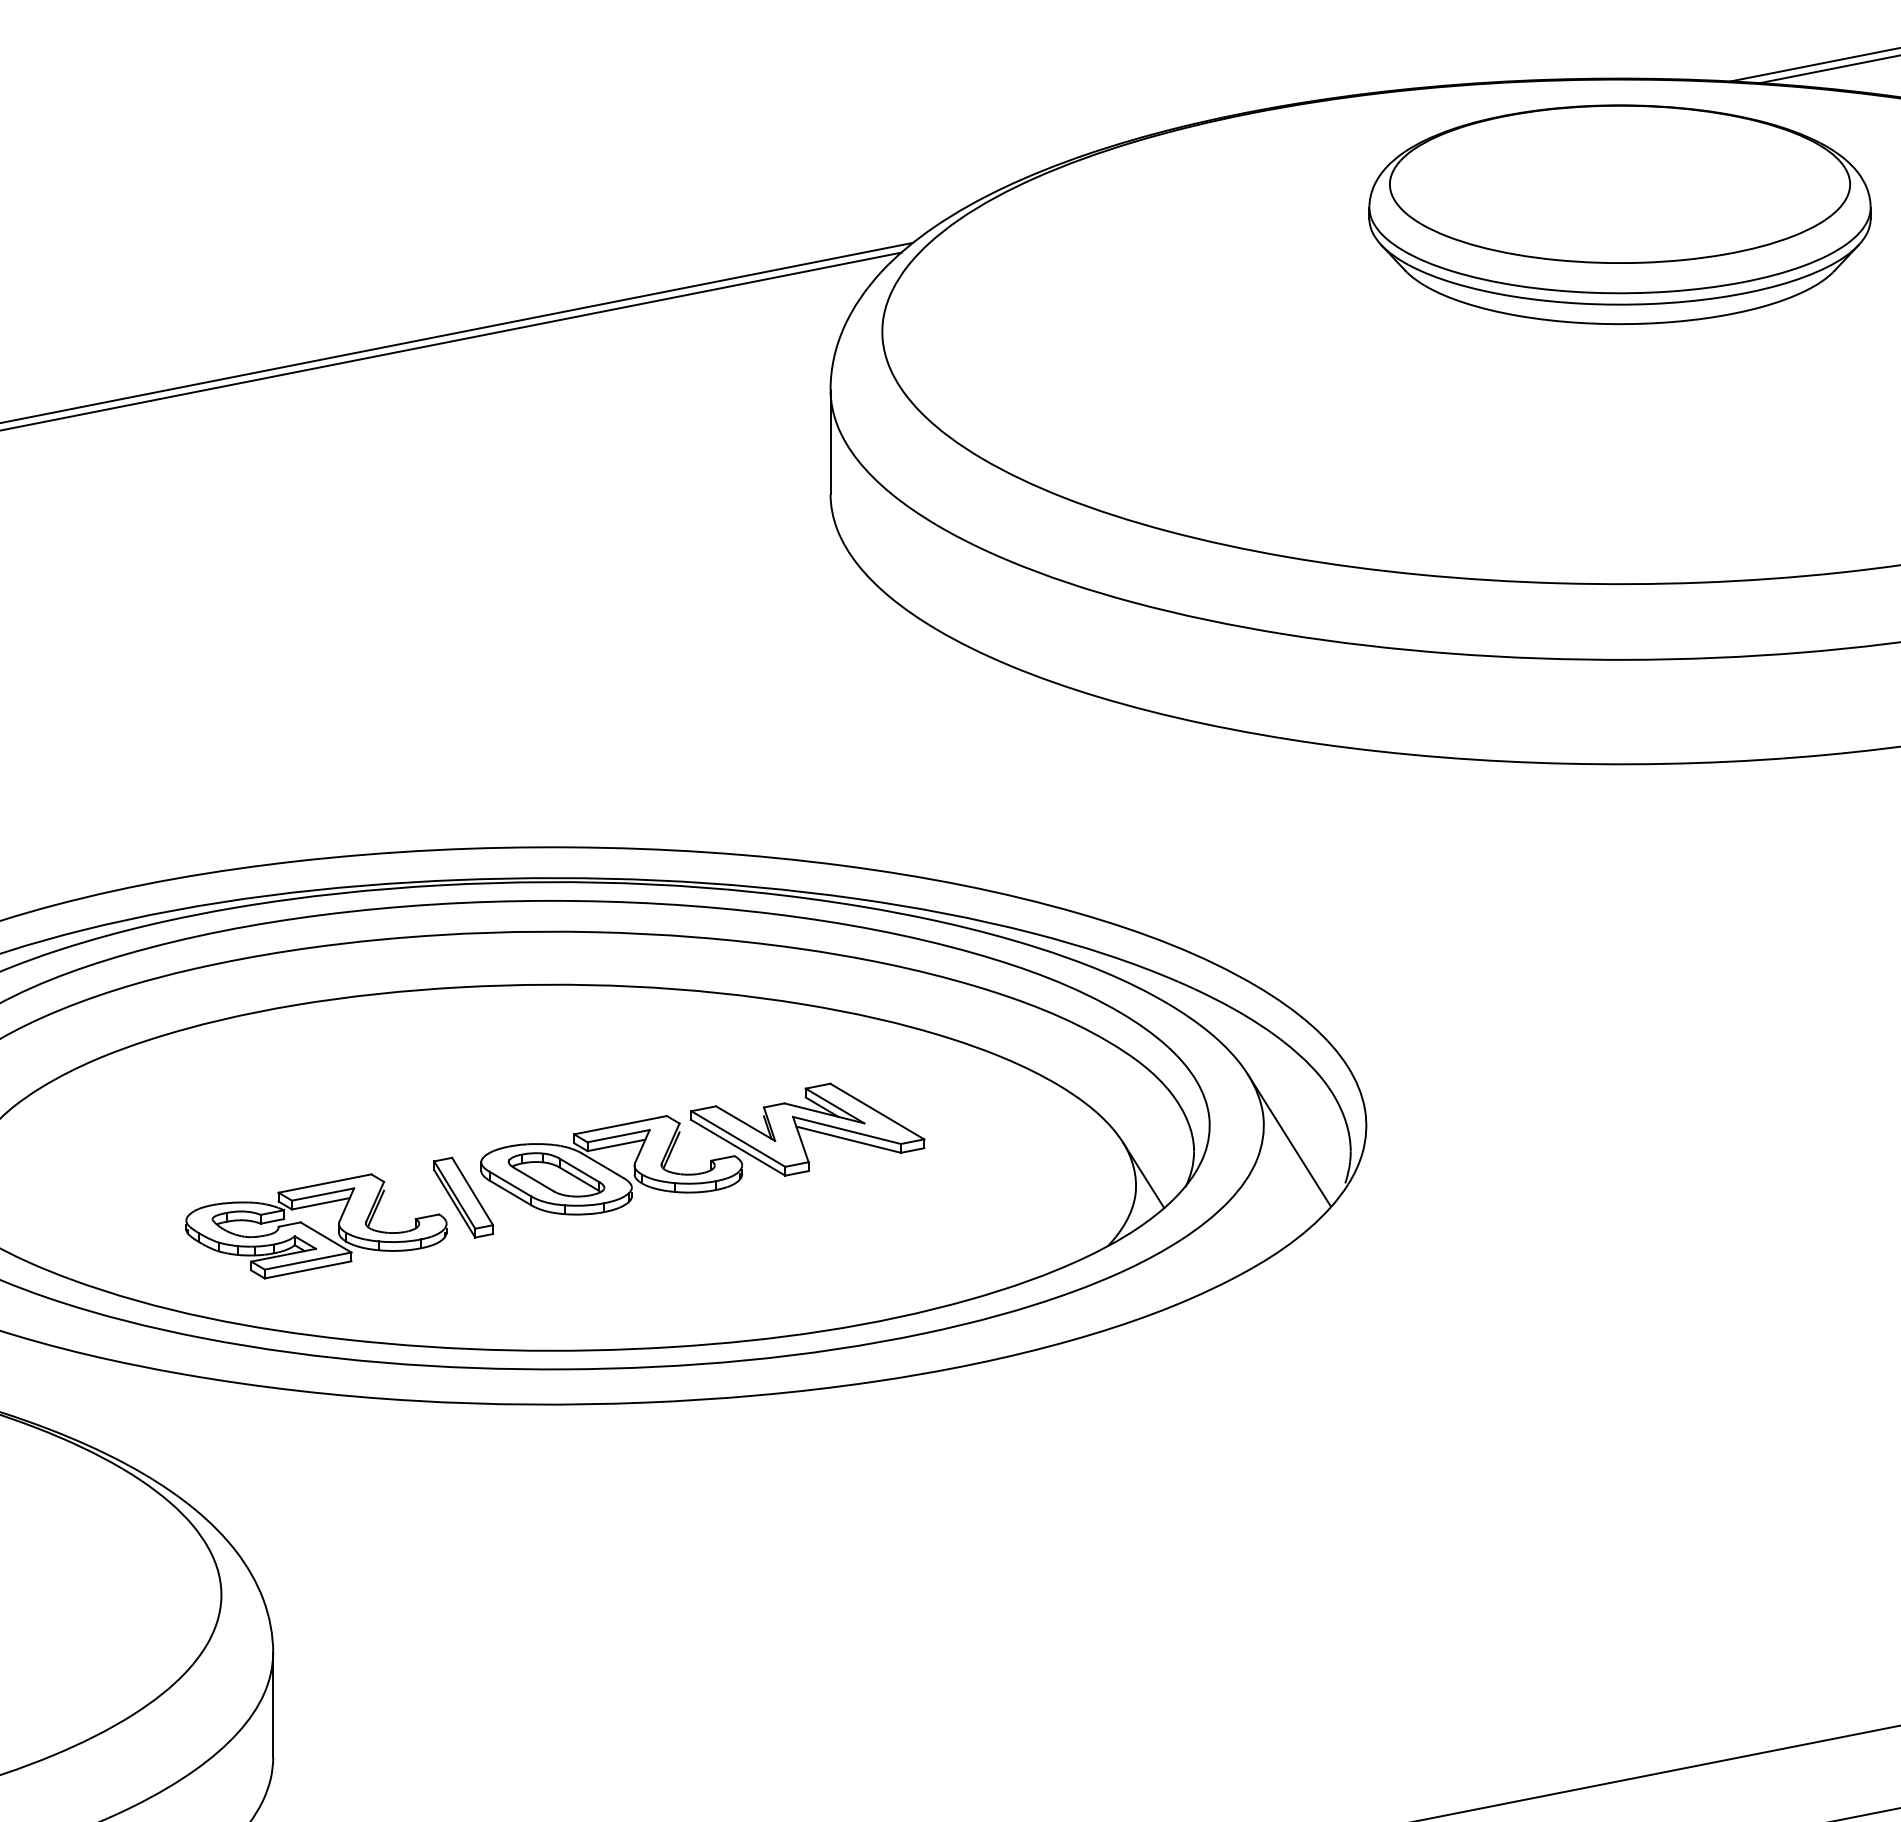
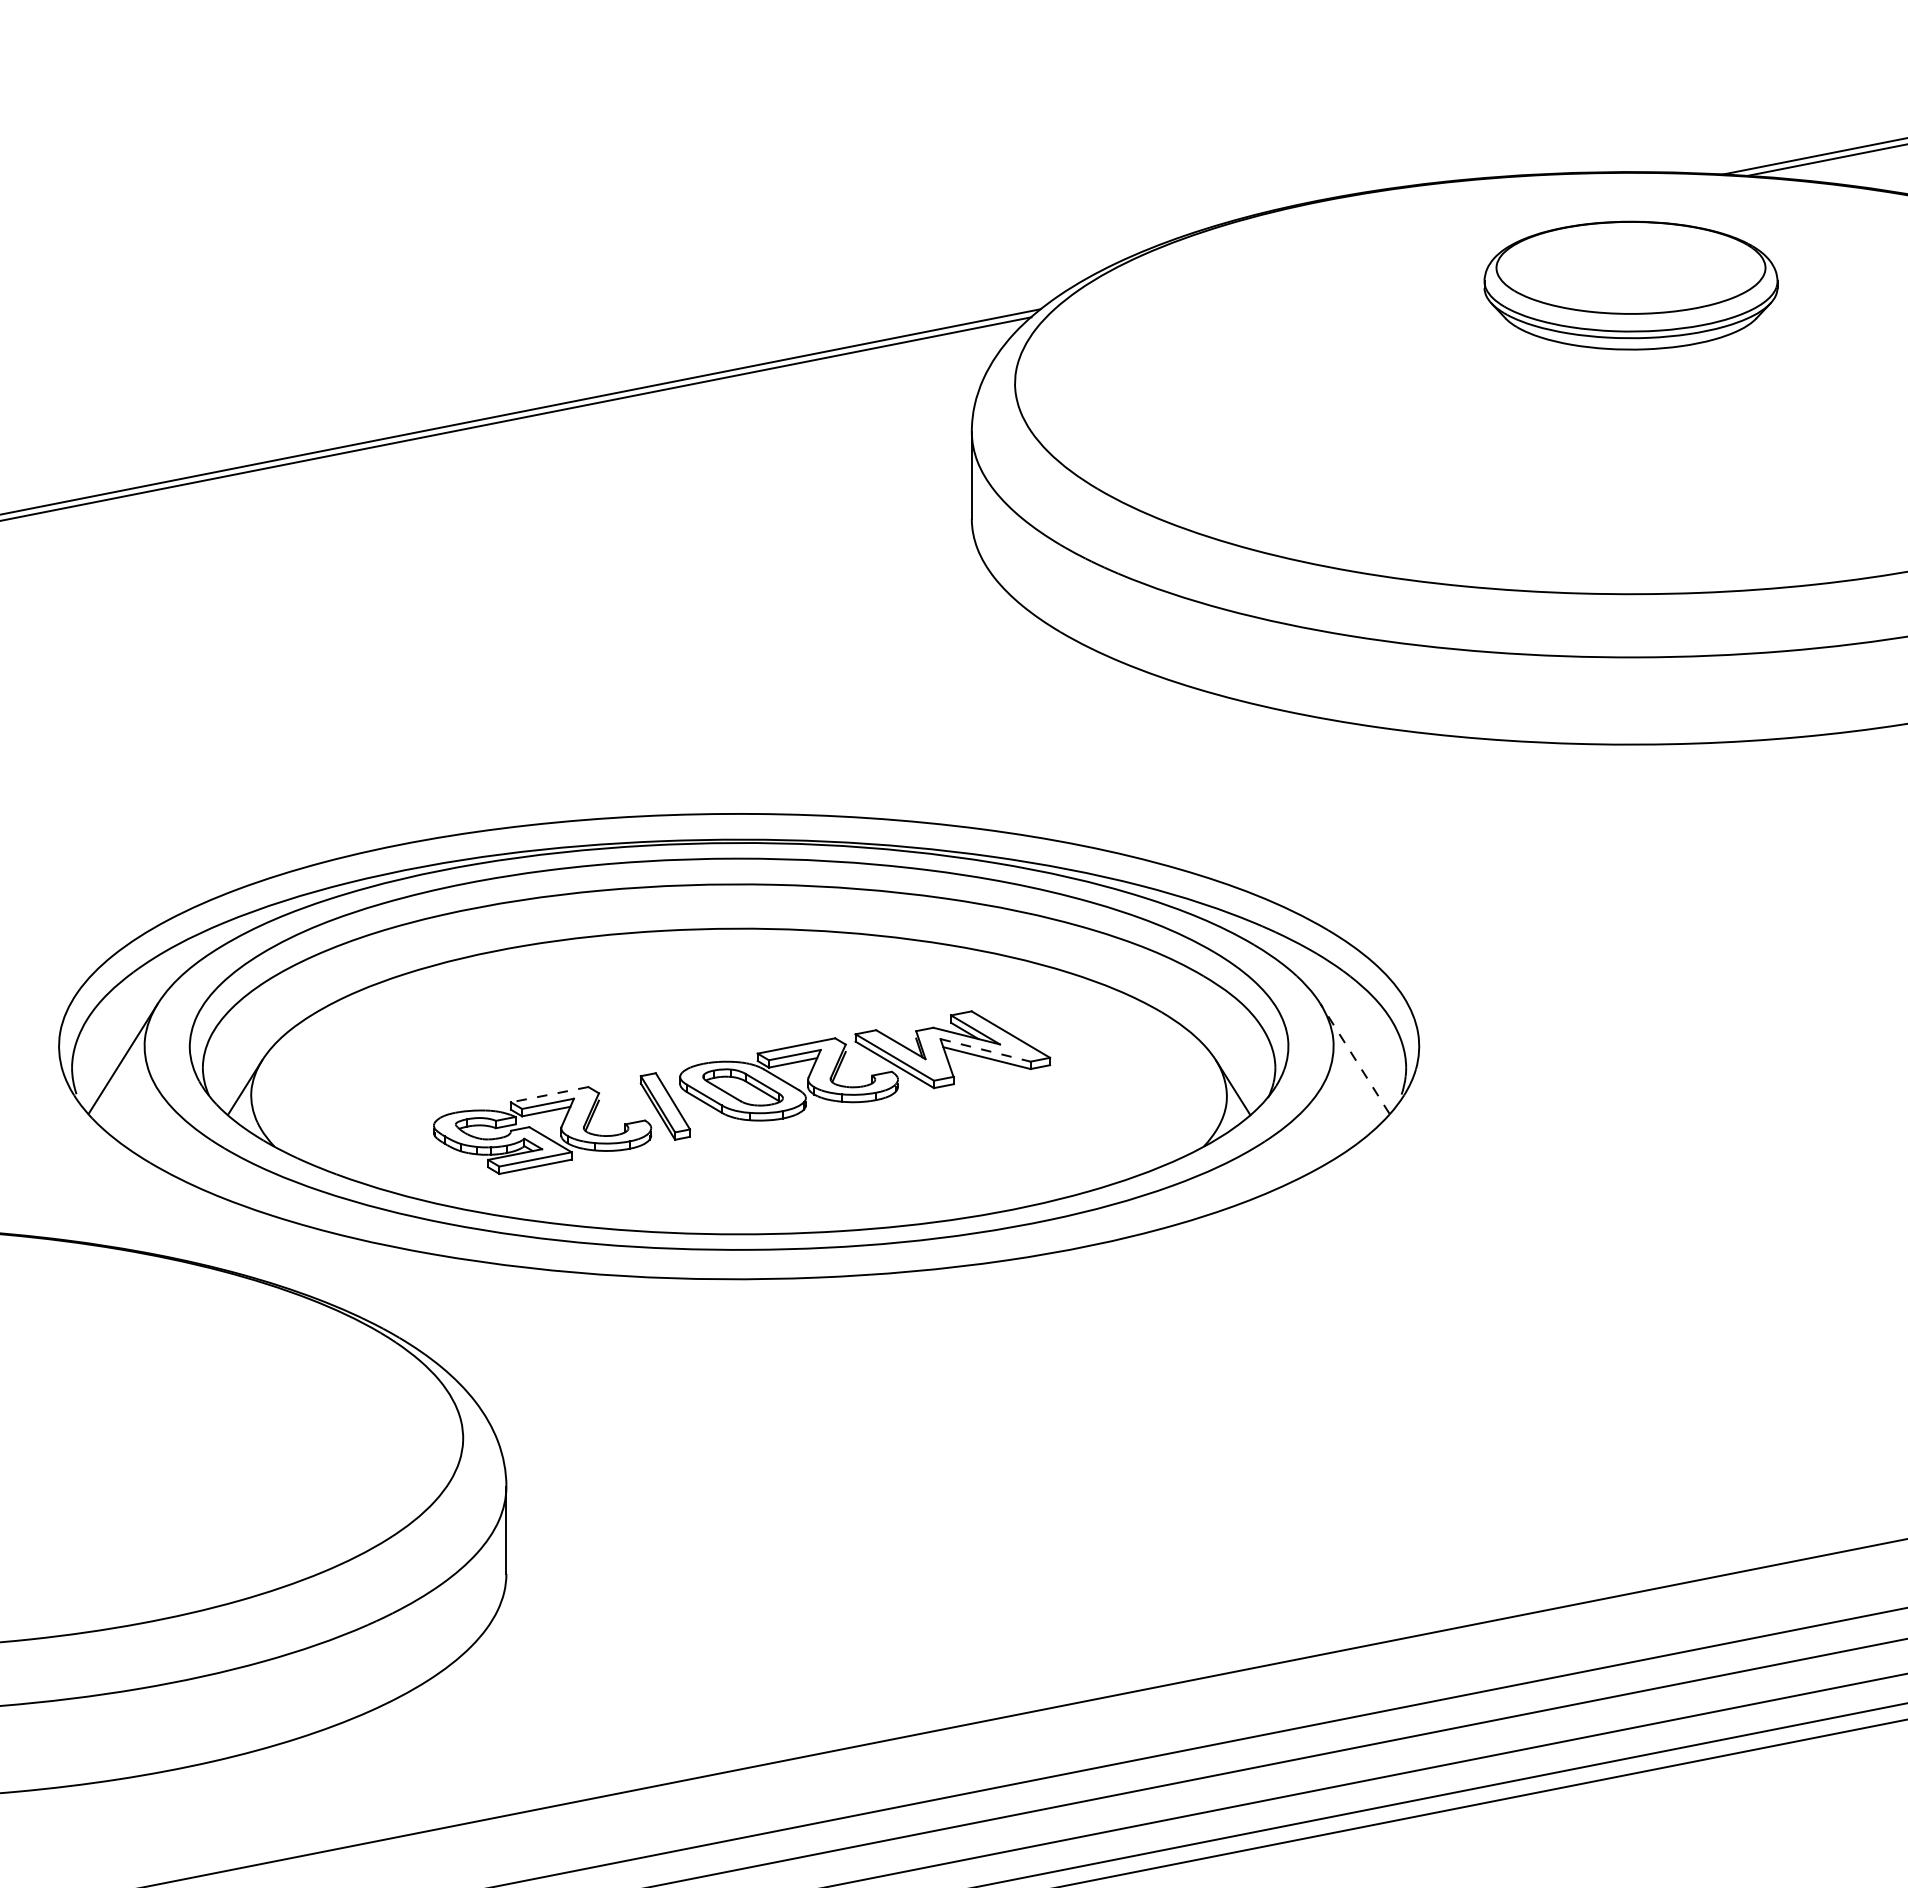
part: (1619, 214) -> (1630, 285), size x0.7
line: (848, 1130) -> (986, 1050), solid -> dashed
line: (1288, 1140) -> (1354, 1058), solid -> dashed
line: (324, 1183) -> (549, 1094), solid -> dashed

